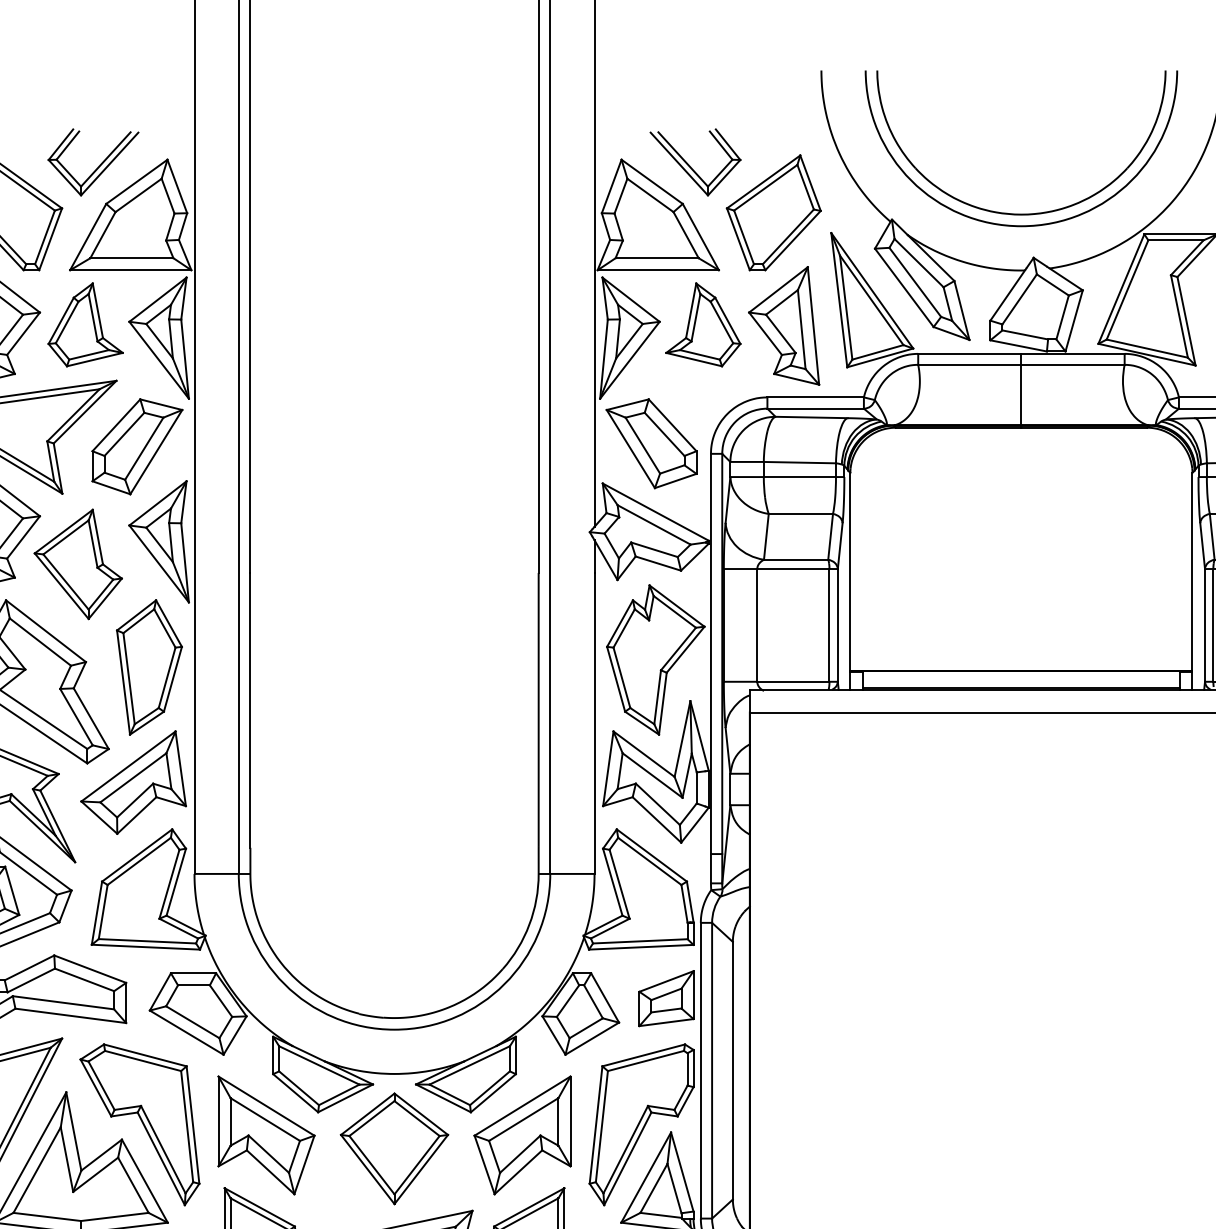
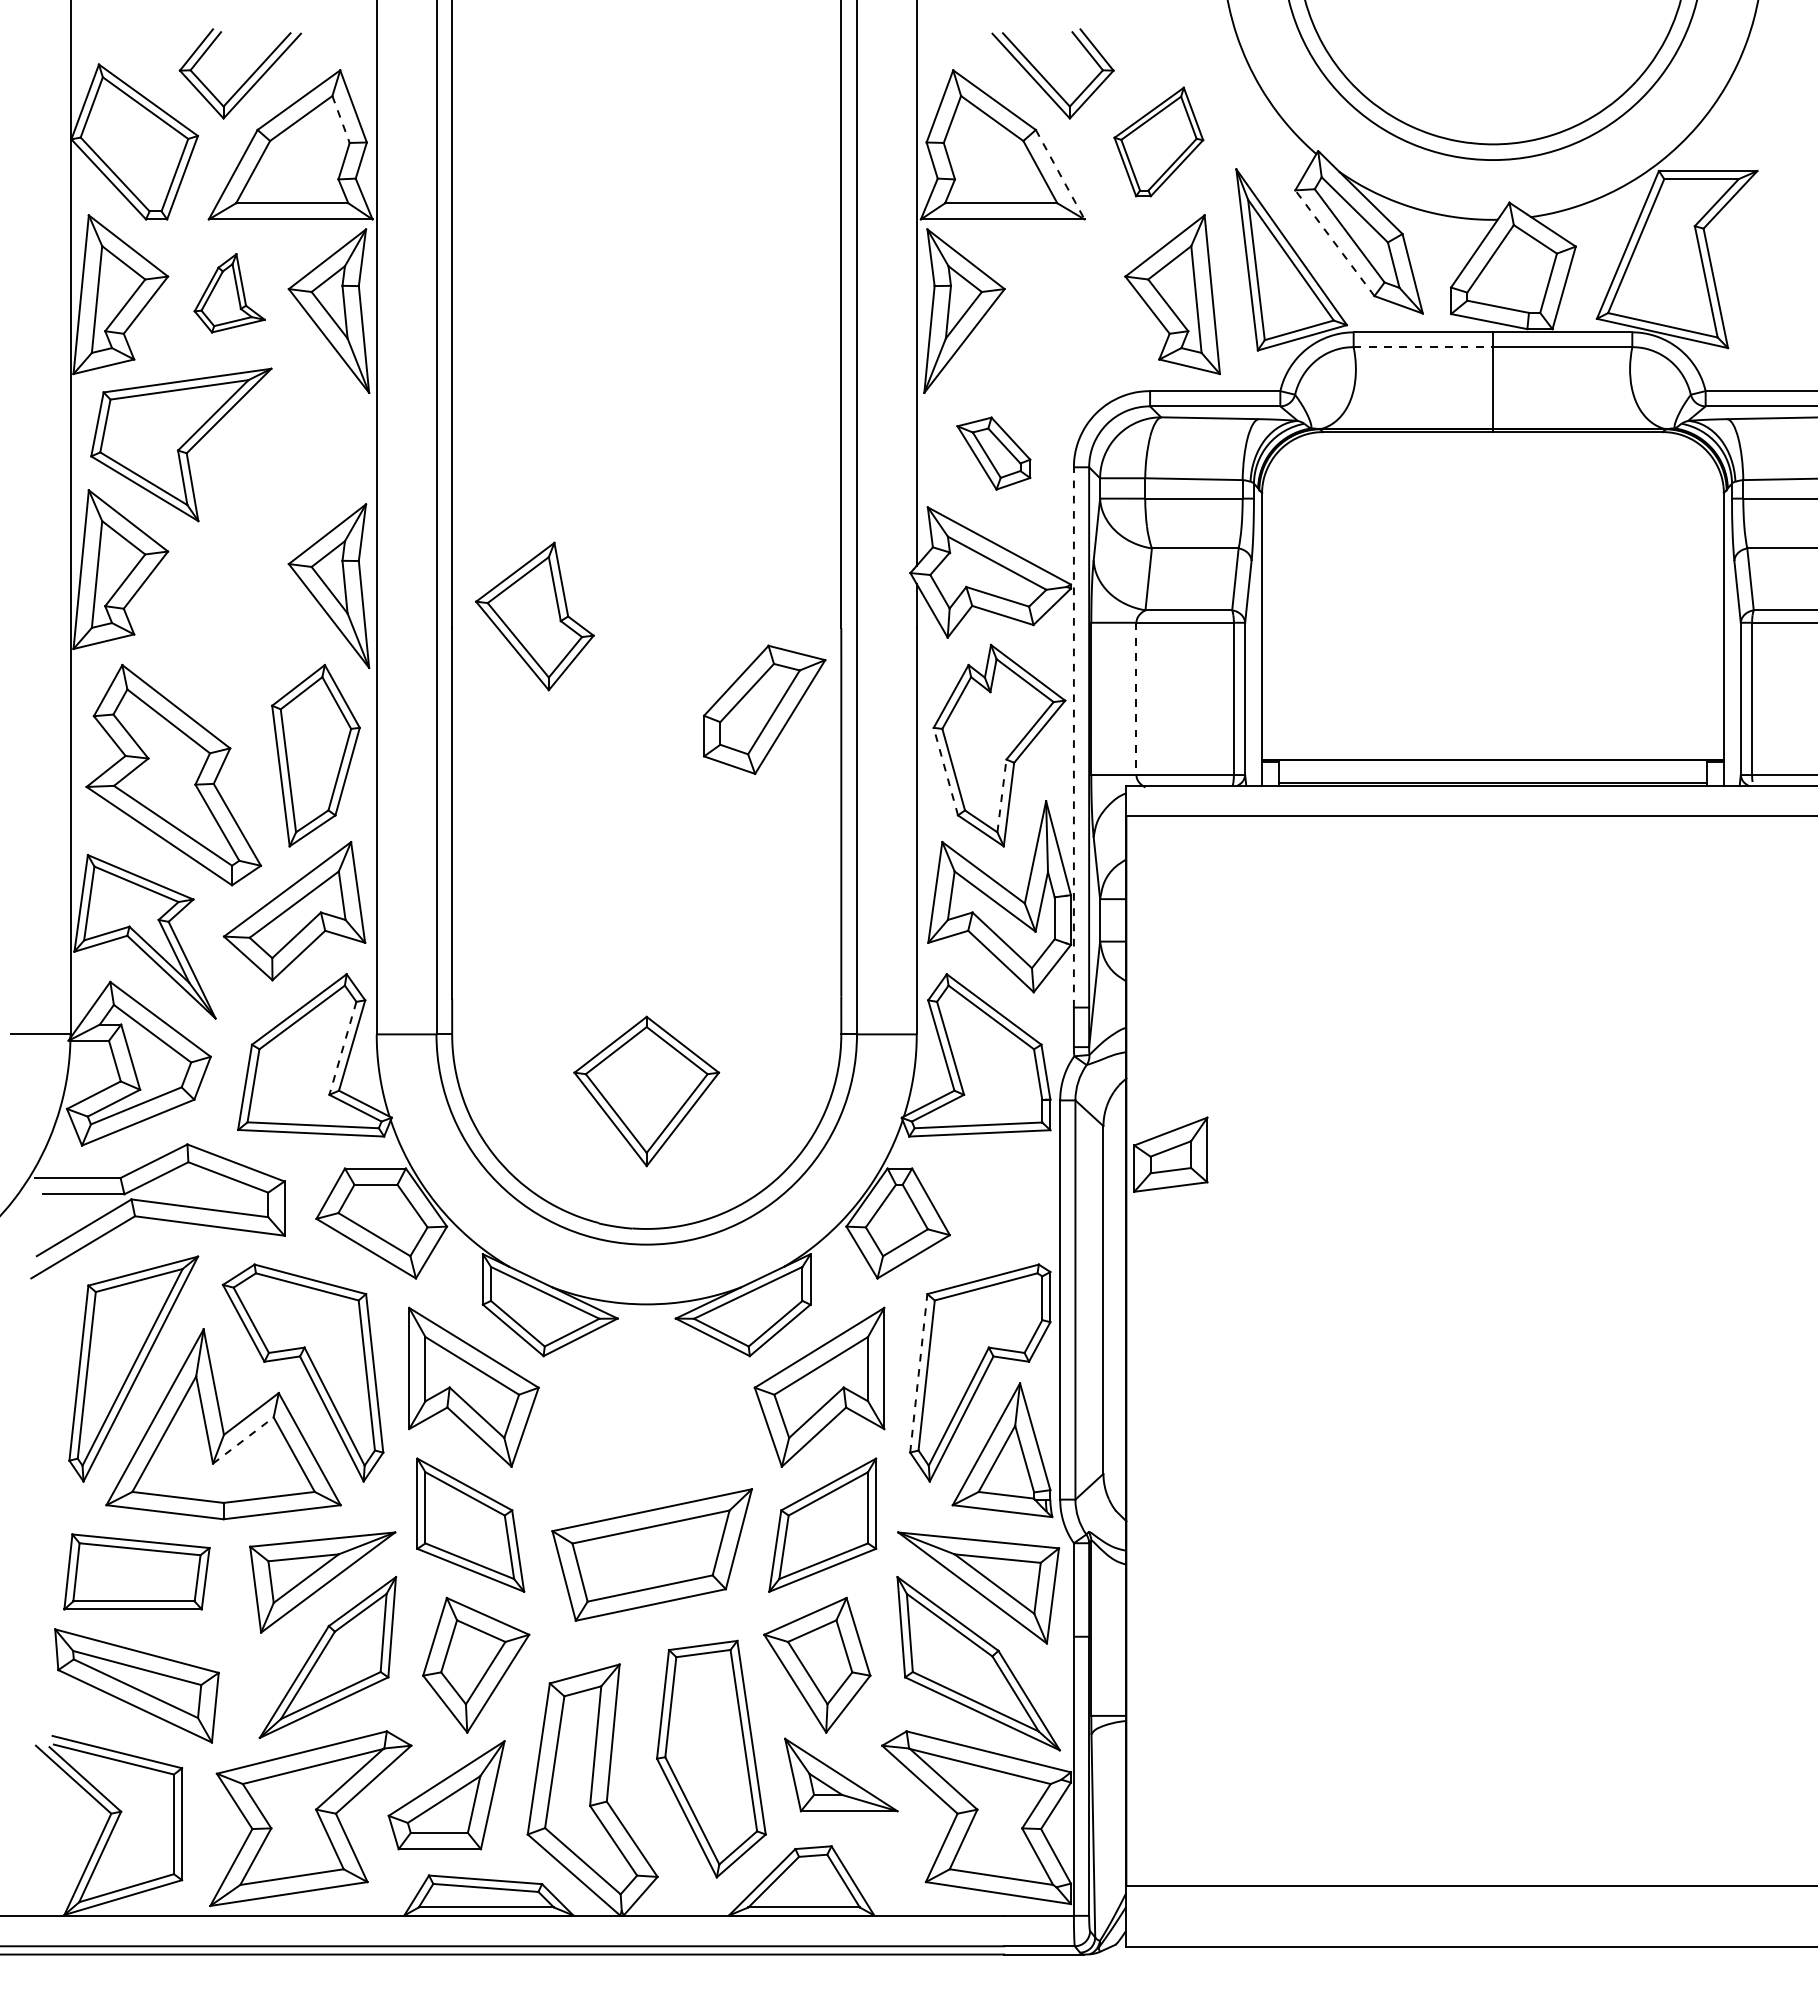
line: (168, 196) -> (341, 119), solid -> dashed
part: (773, 212) -> (1158, 141), size x0.7
line: (701, 236) -> (1060, 174), solid -> dashed
line: (904, 287) -> (1334, 242), solid -> dashed
part: (85, 325) -> (229, 293), size x0.7
part: (703, 325) -> (1063, 293), removed
line: (969, 365) -> (1423, 347), solid -> dashed
part: (651, 443) -> (993, 453), size x0.6
part: (137, 446) -> (764, 709), moved
part: (78, 564) -> (534, 616), moved
line: (757, 625) -> (1136, 699), solid -> dashed
line: (710, 653) -> (1073, 736), solid -> dashed
line: (615, 679) -> (945, 771), solid -> dashed
line: (657, 696) -> (1001, 795), solid -> dashed
line: (169, 884) -> (342, 1048), solid -> dashed
part: (666, 998) -> (1170, 1154), moved
line: (595, 1125) -> (918, 1373), solid -> dashed
part: (394, 1148) -> (646, 1091), moved
line: (95, 1174) -> (243, 1440), solid -> dashed

